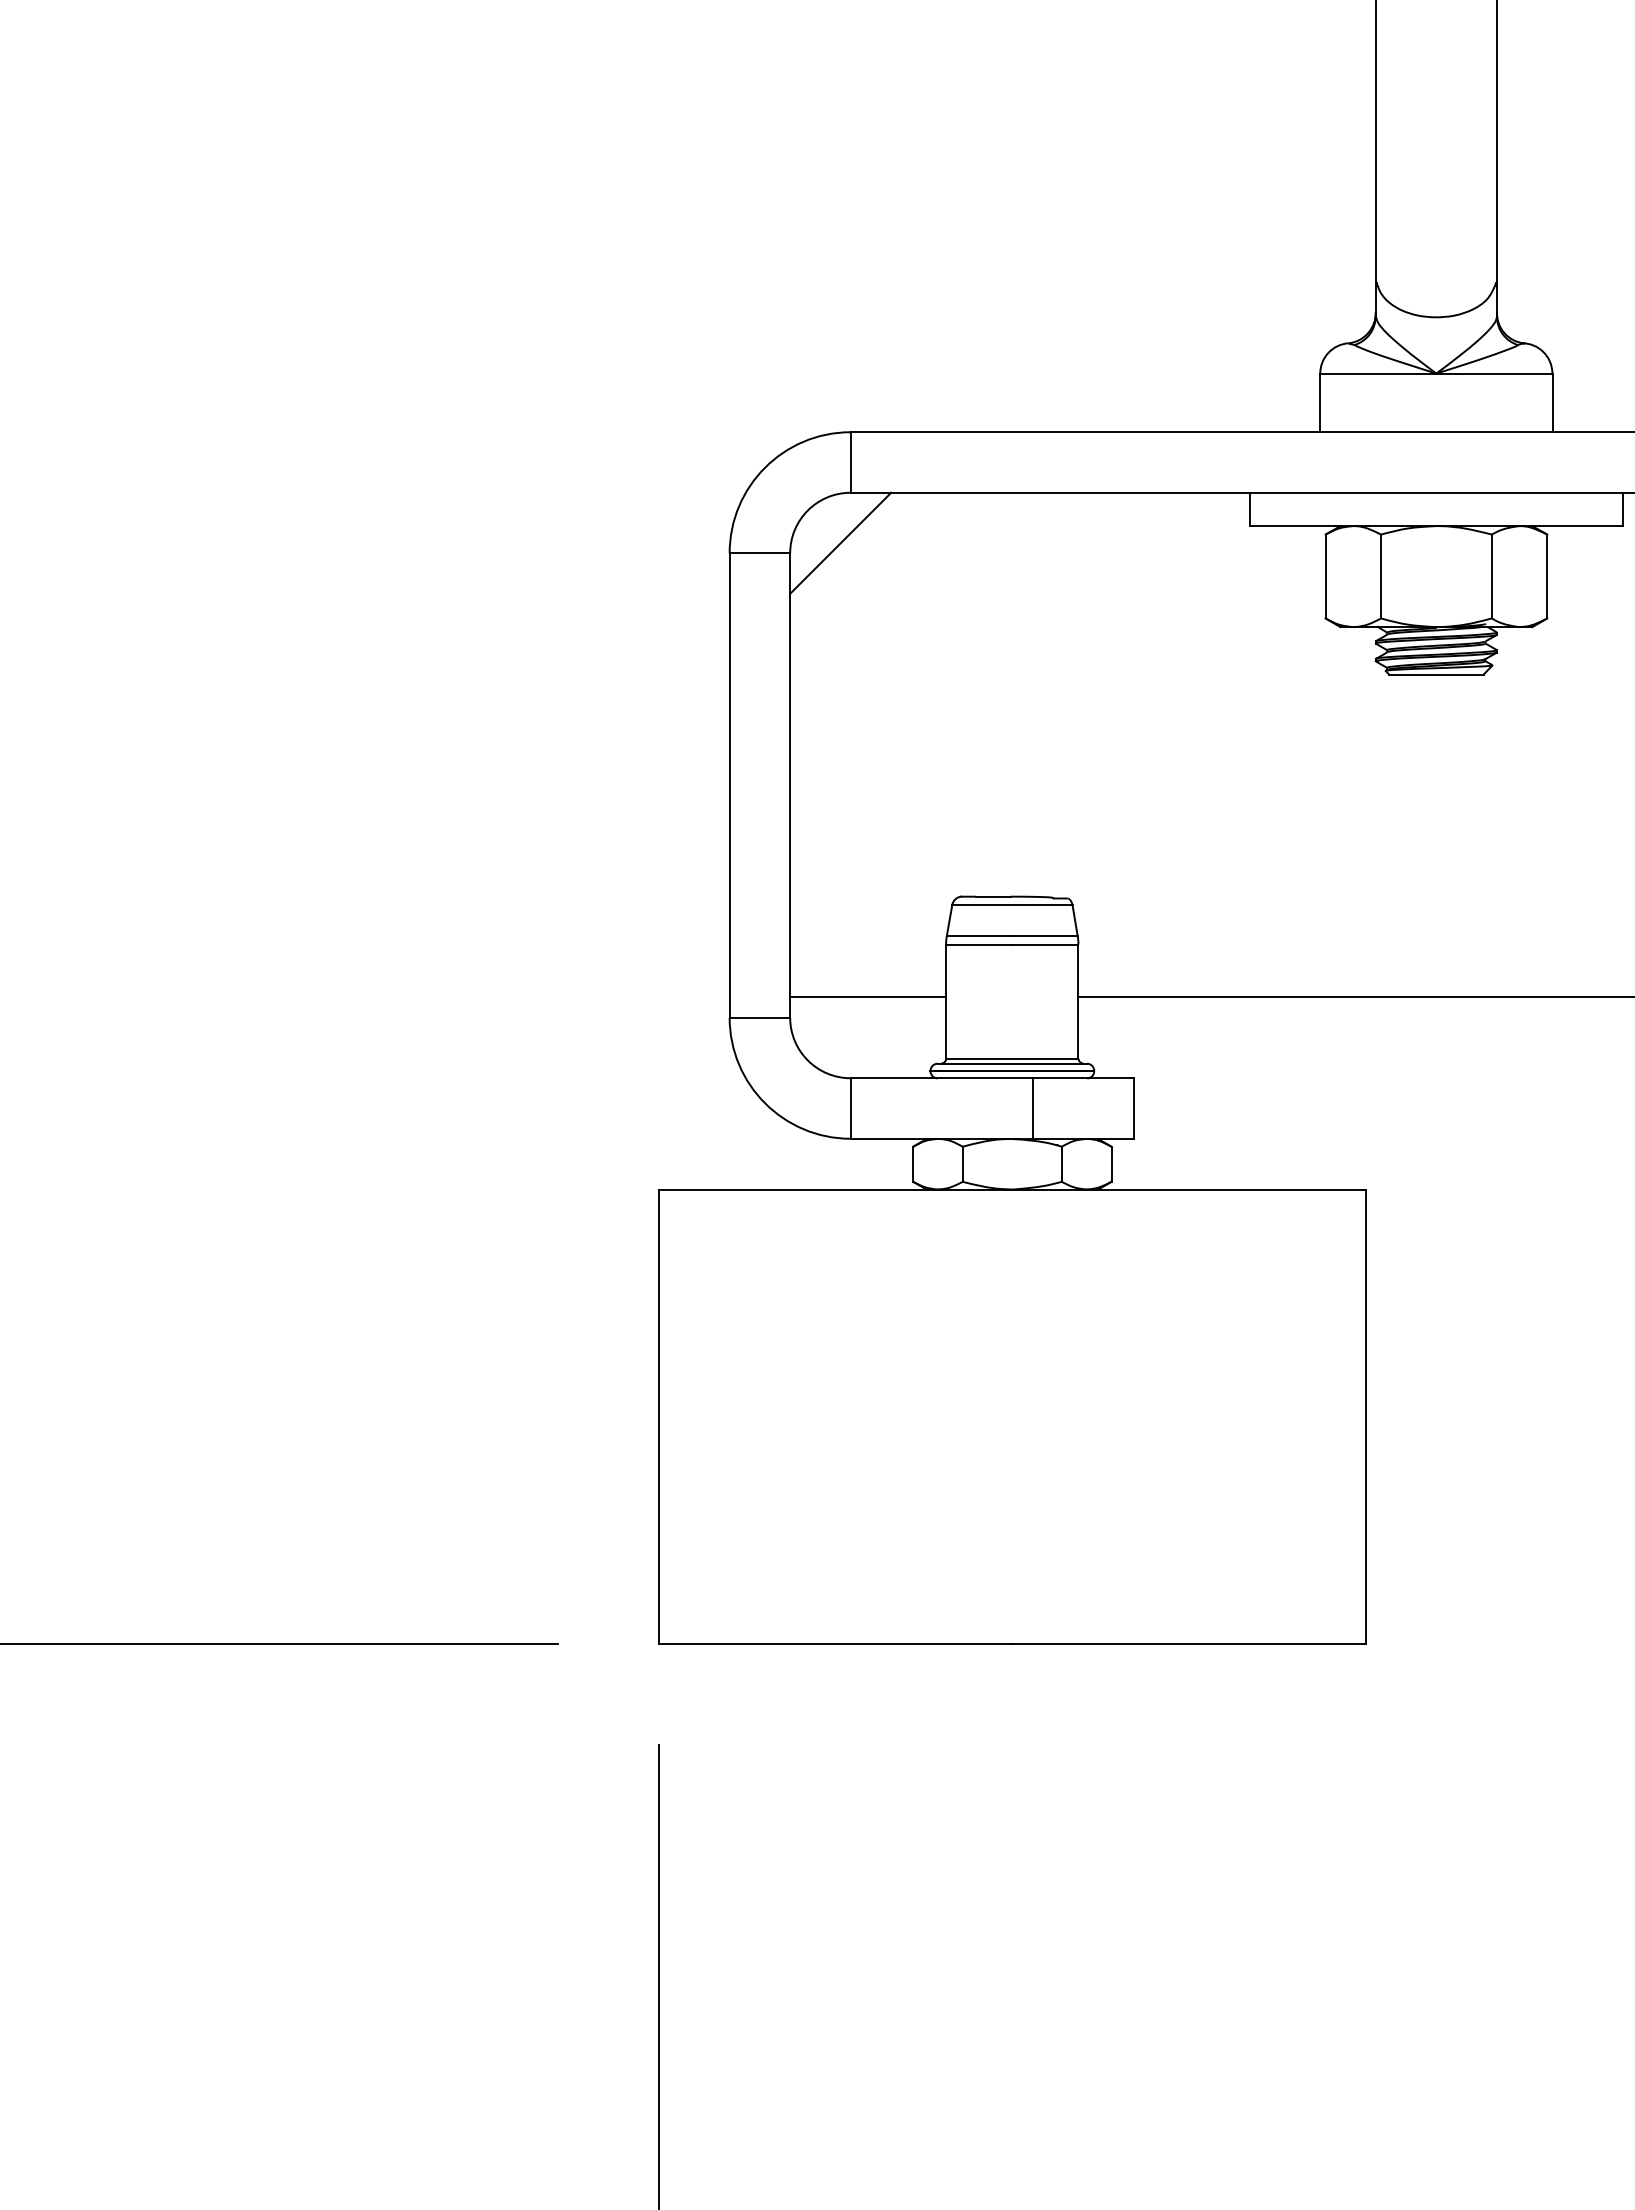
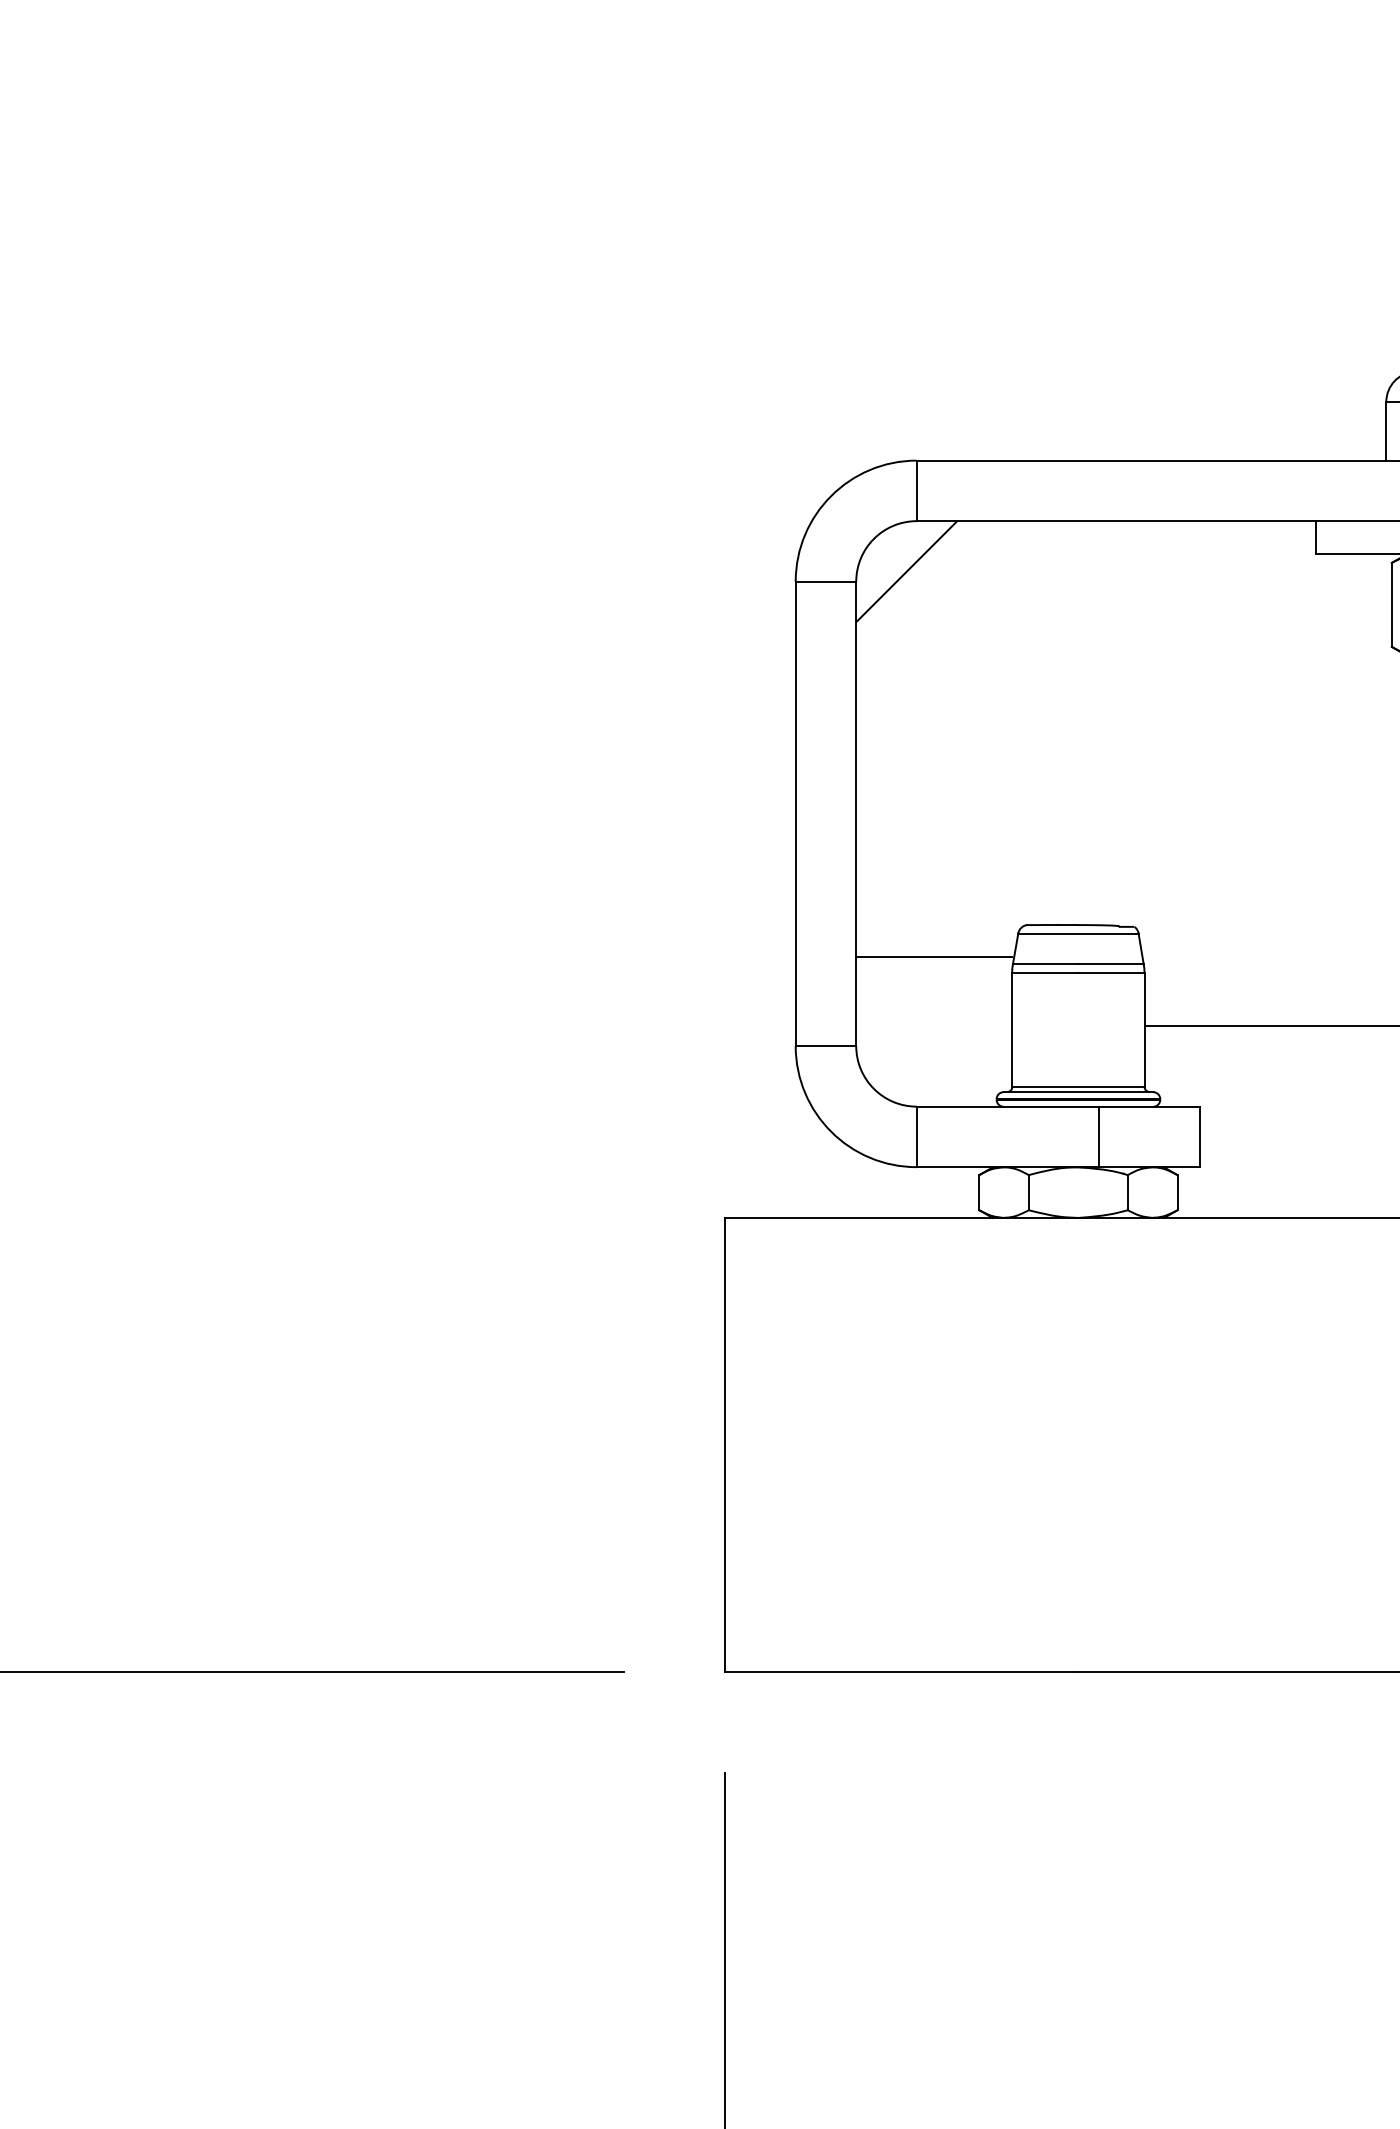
line: (868, 997) -> (934, 956), moved

